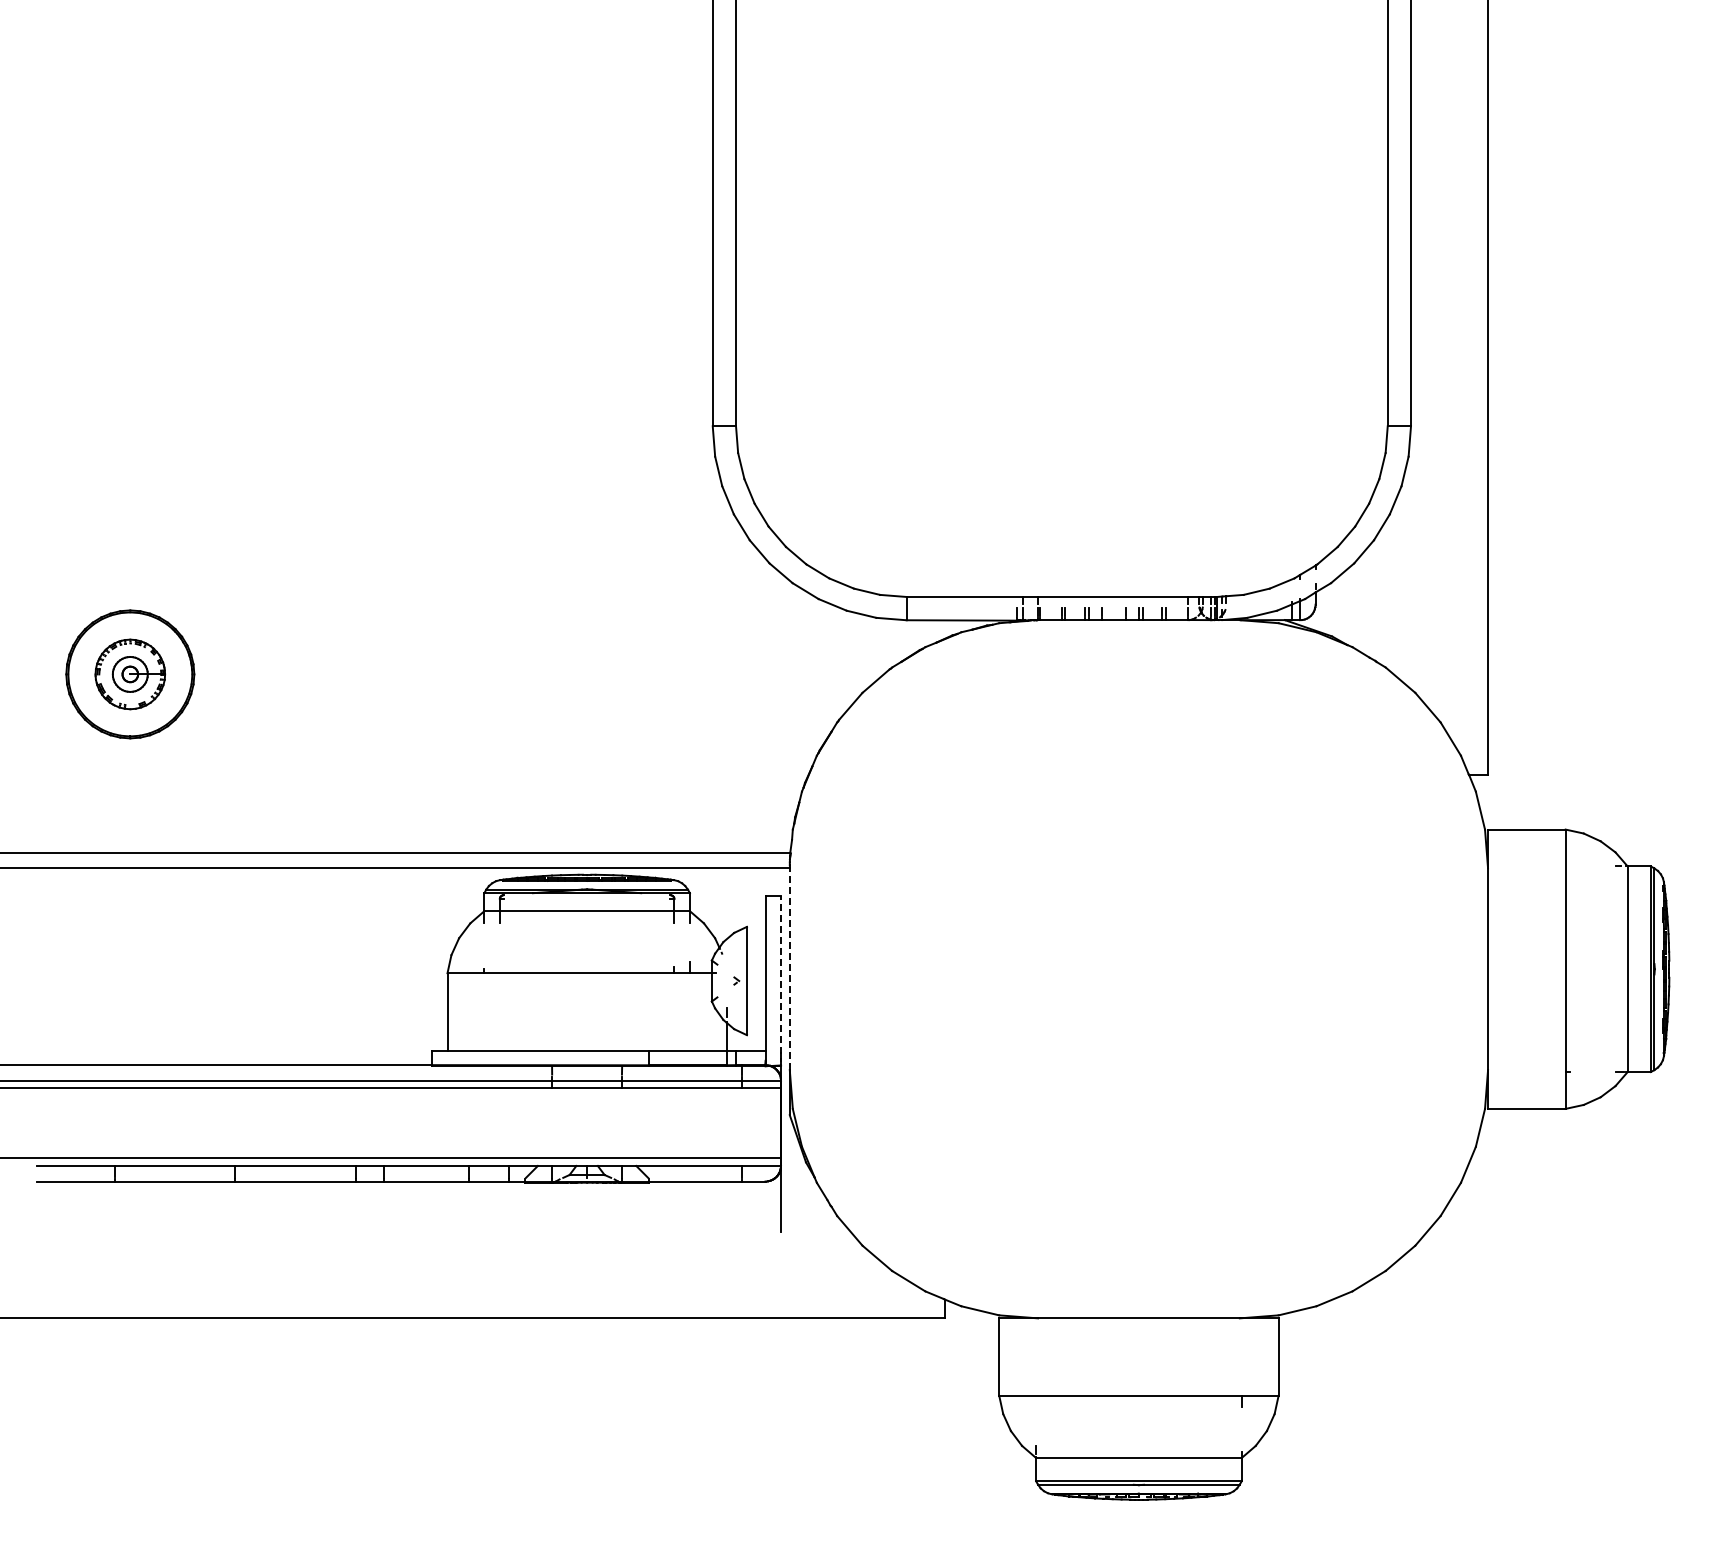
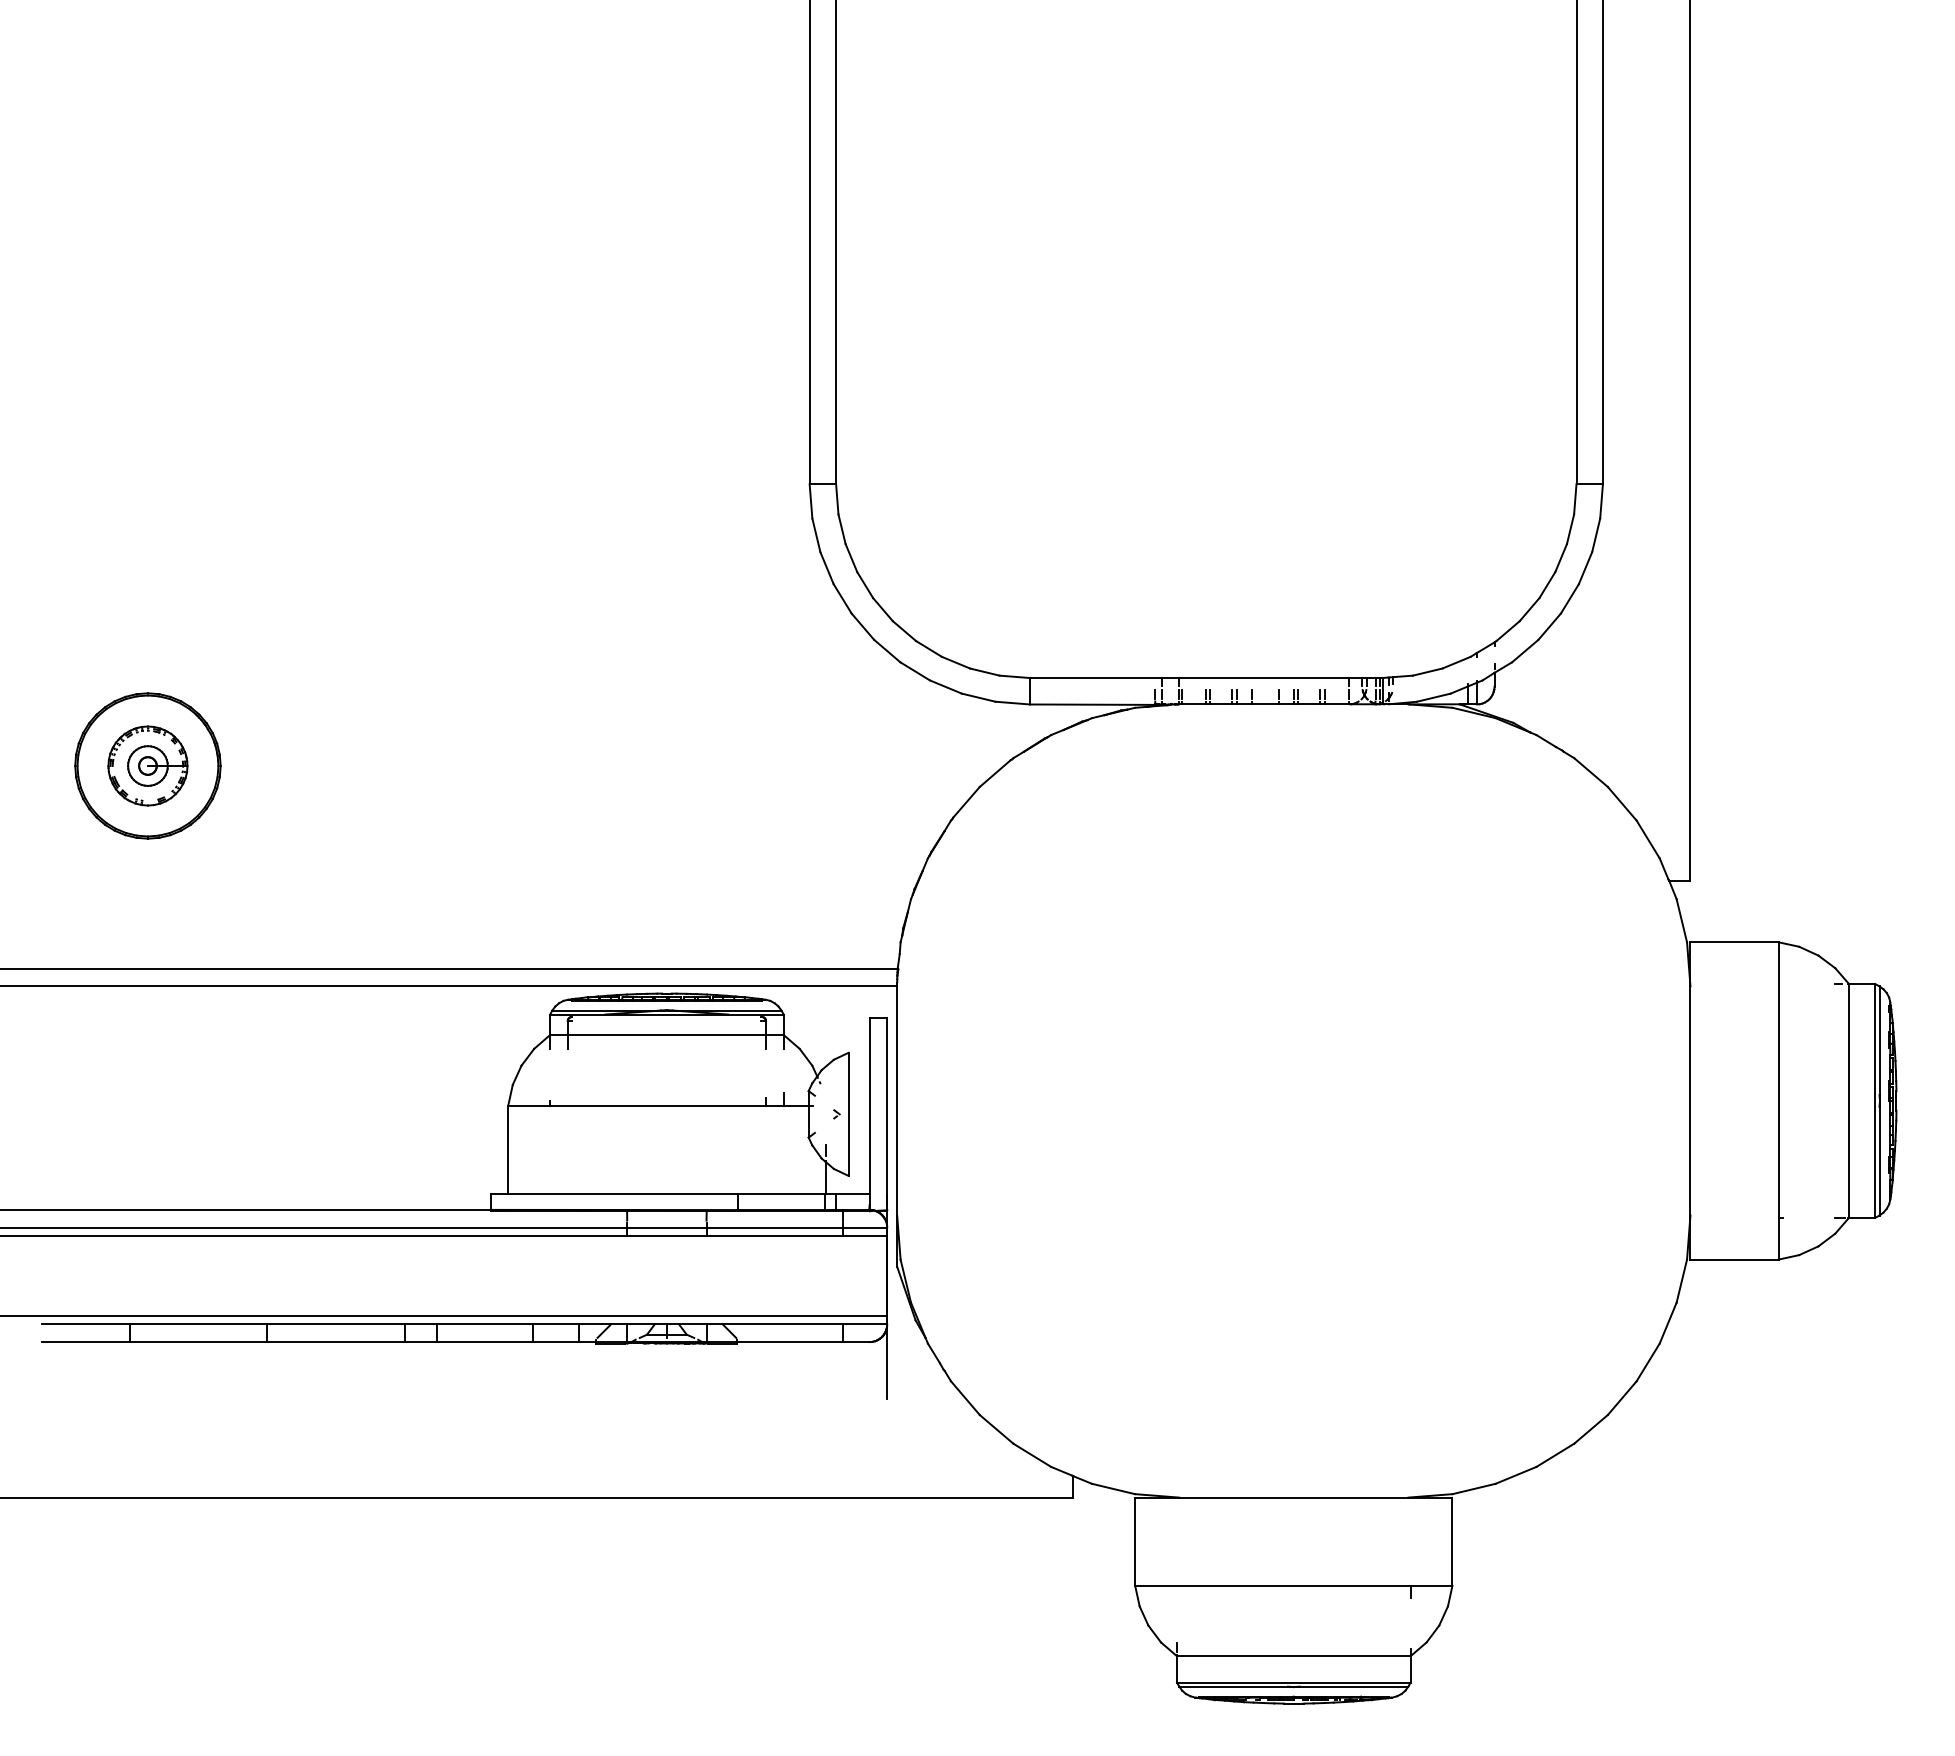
line: (789, 969) -> (896, 1101), dashed -> solid
line: (781, 980) -> (887, 1113), dashed -> solid

